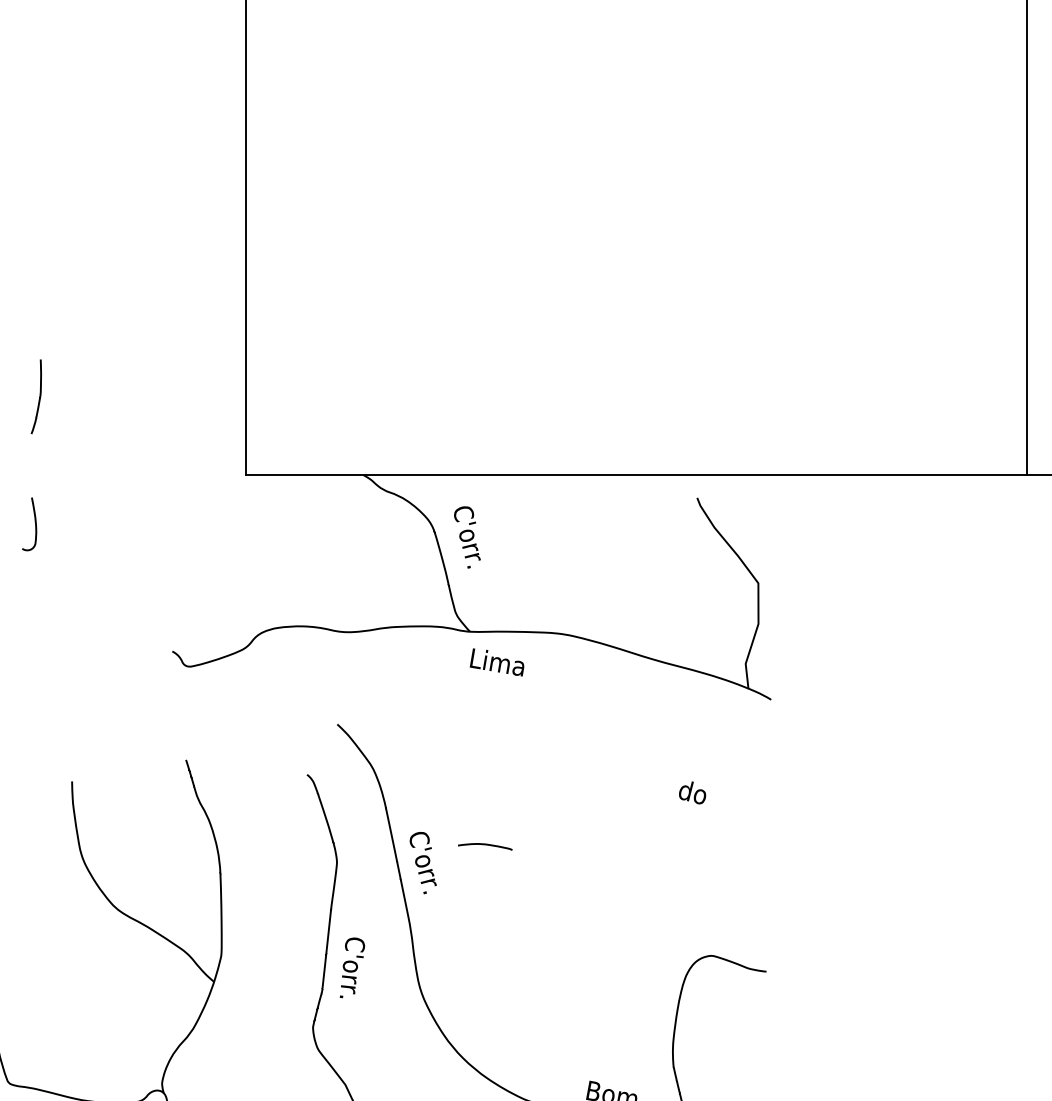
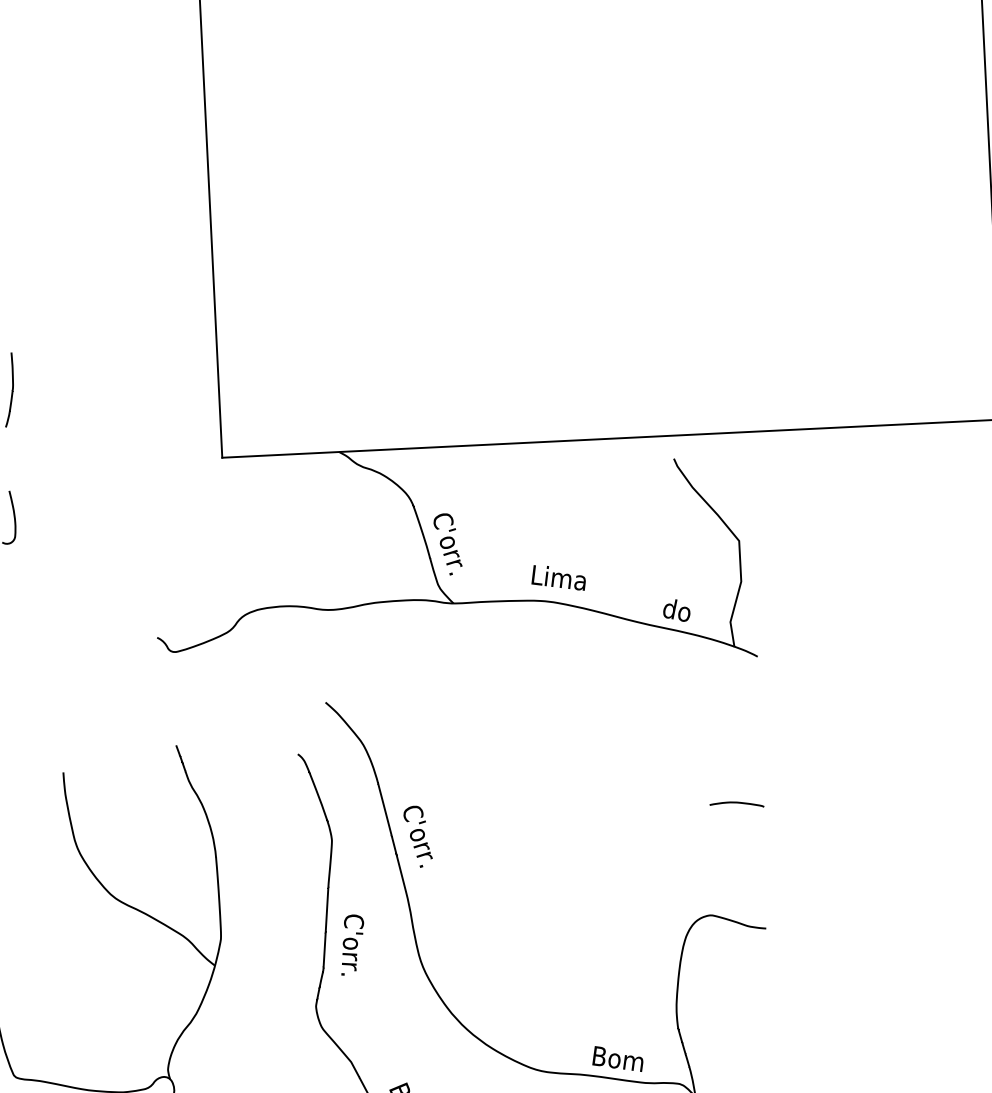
text: (467, 537) -> (448, 544), moved
text: (496, 662) -> (557, 578), moved
text: (692, 792) -> (676, 610), moved
curve: (485, 845) -> (737, 803), moved

